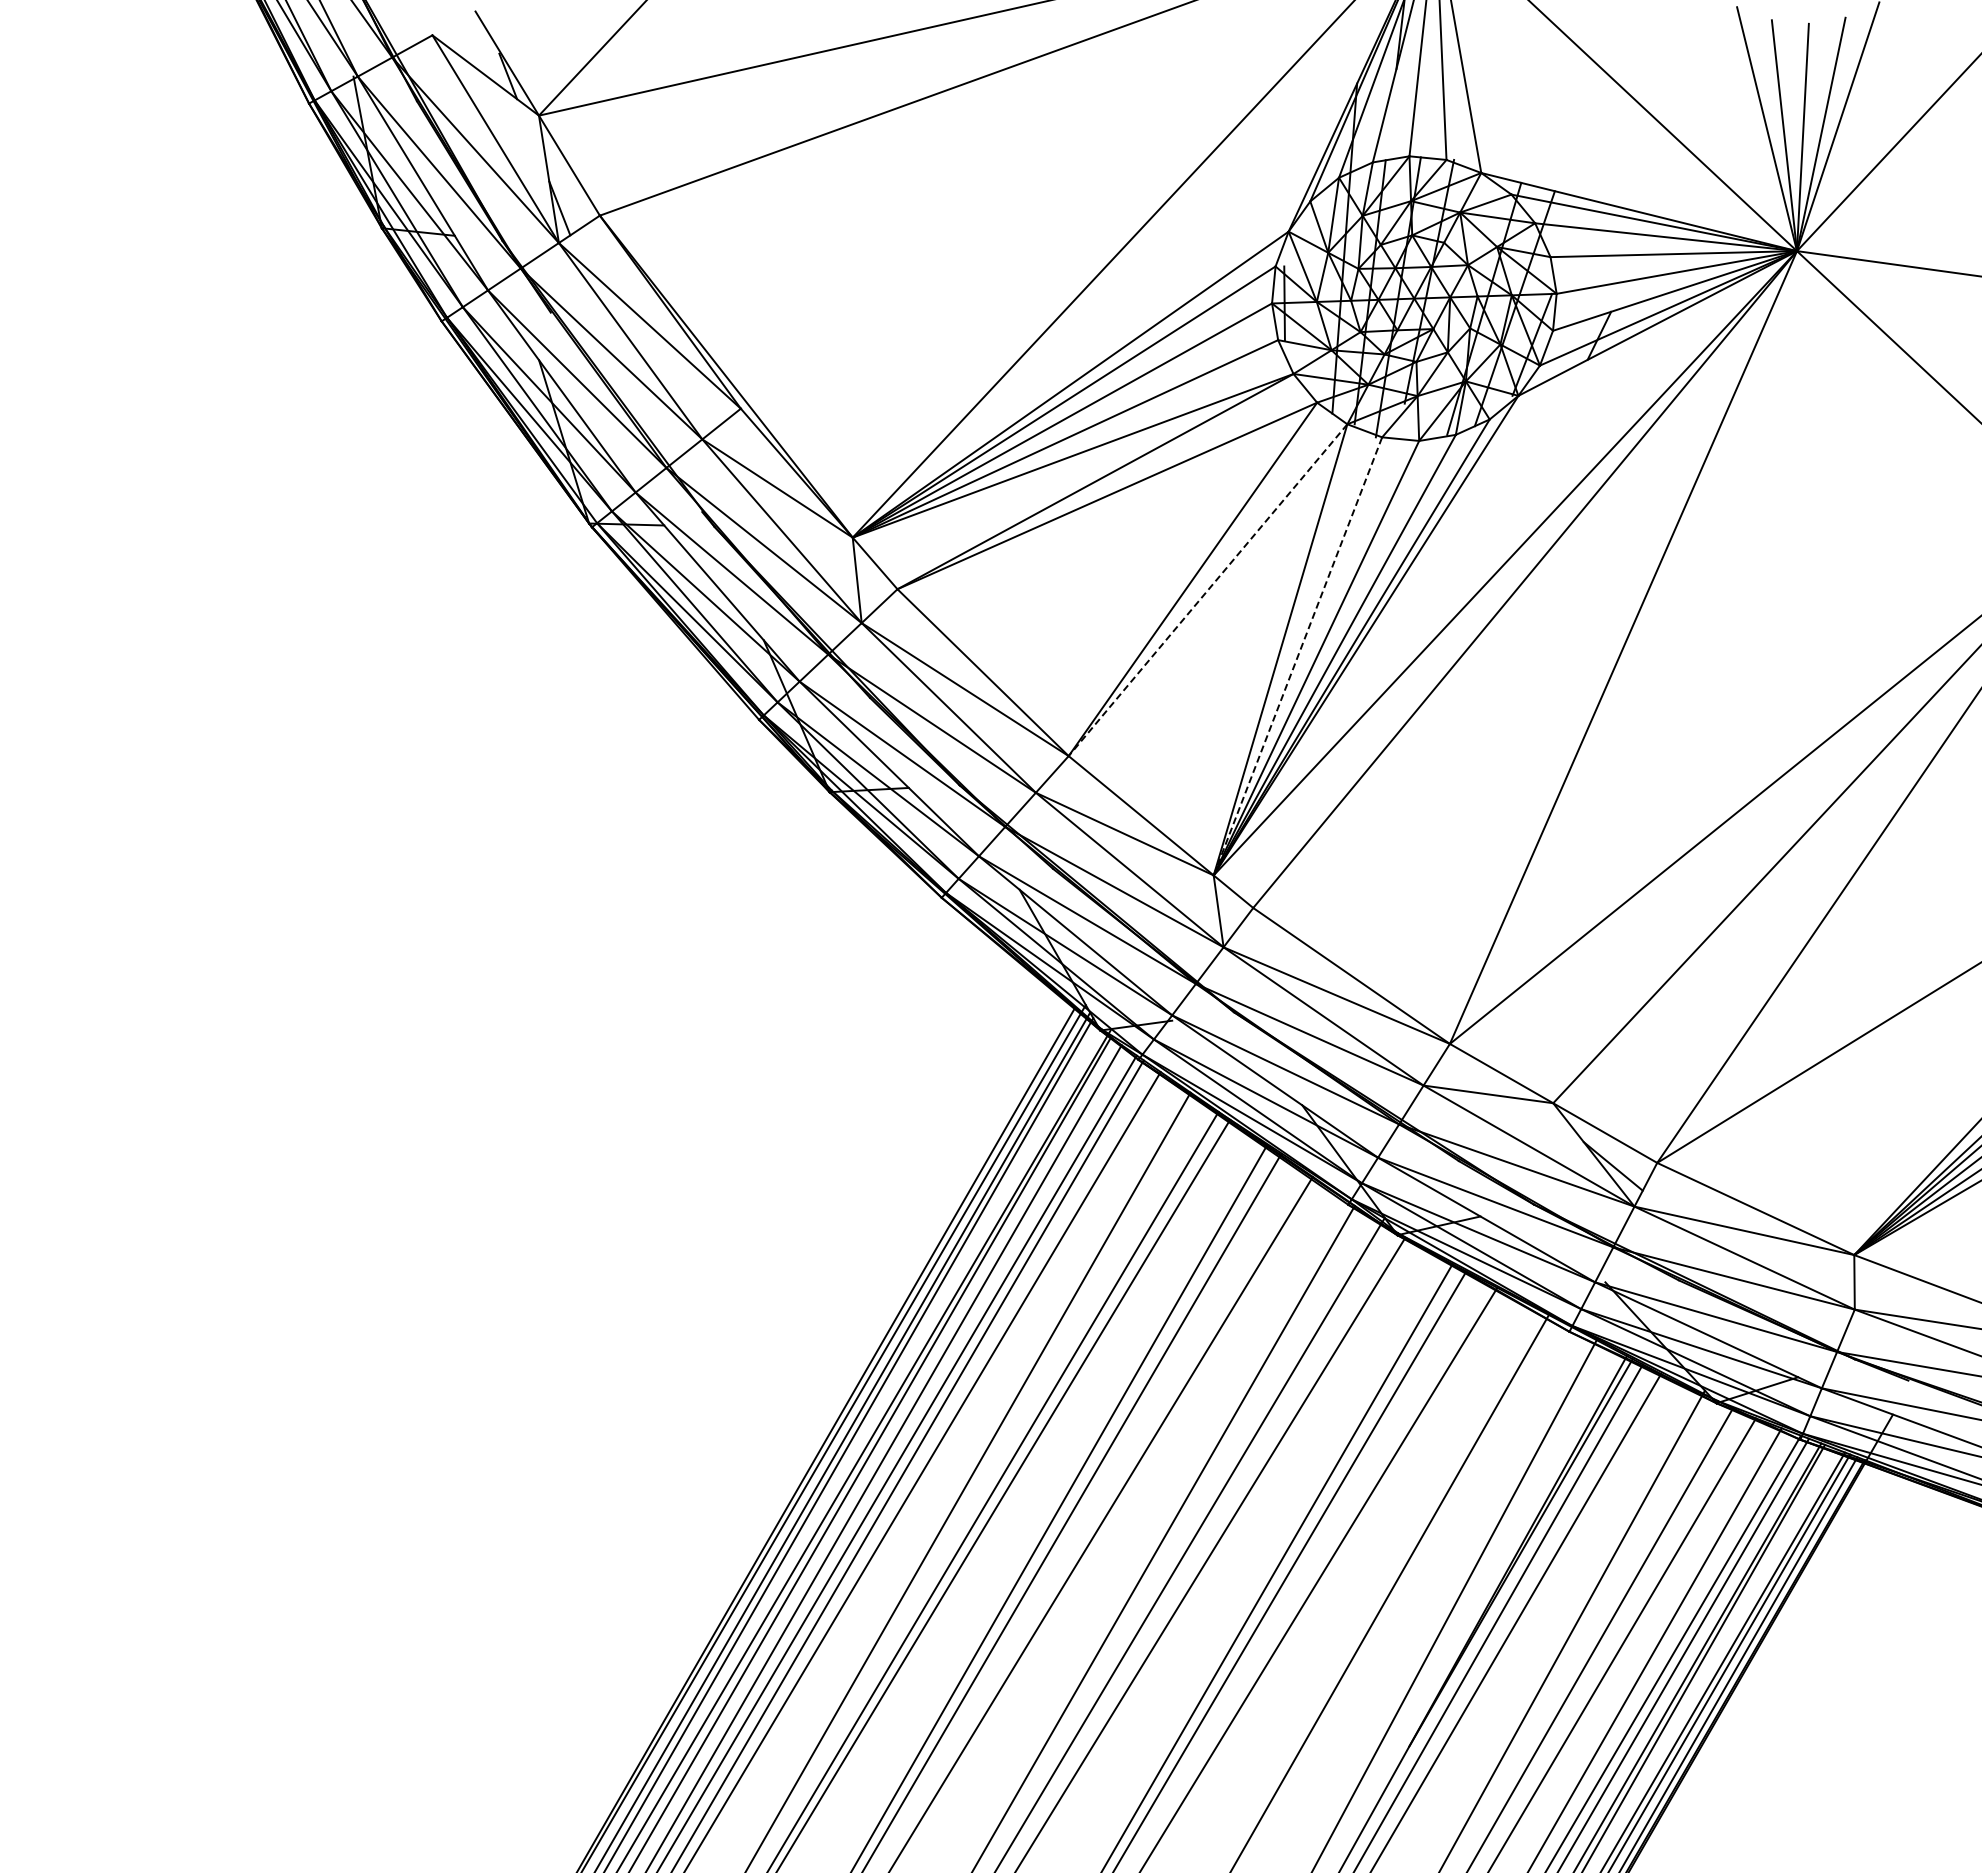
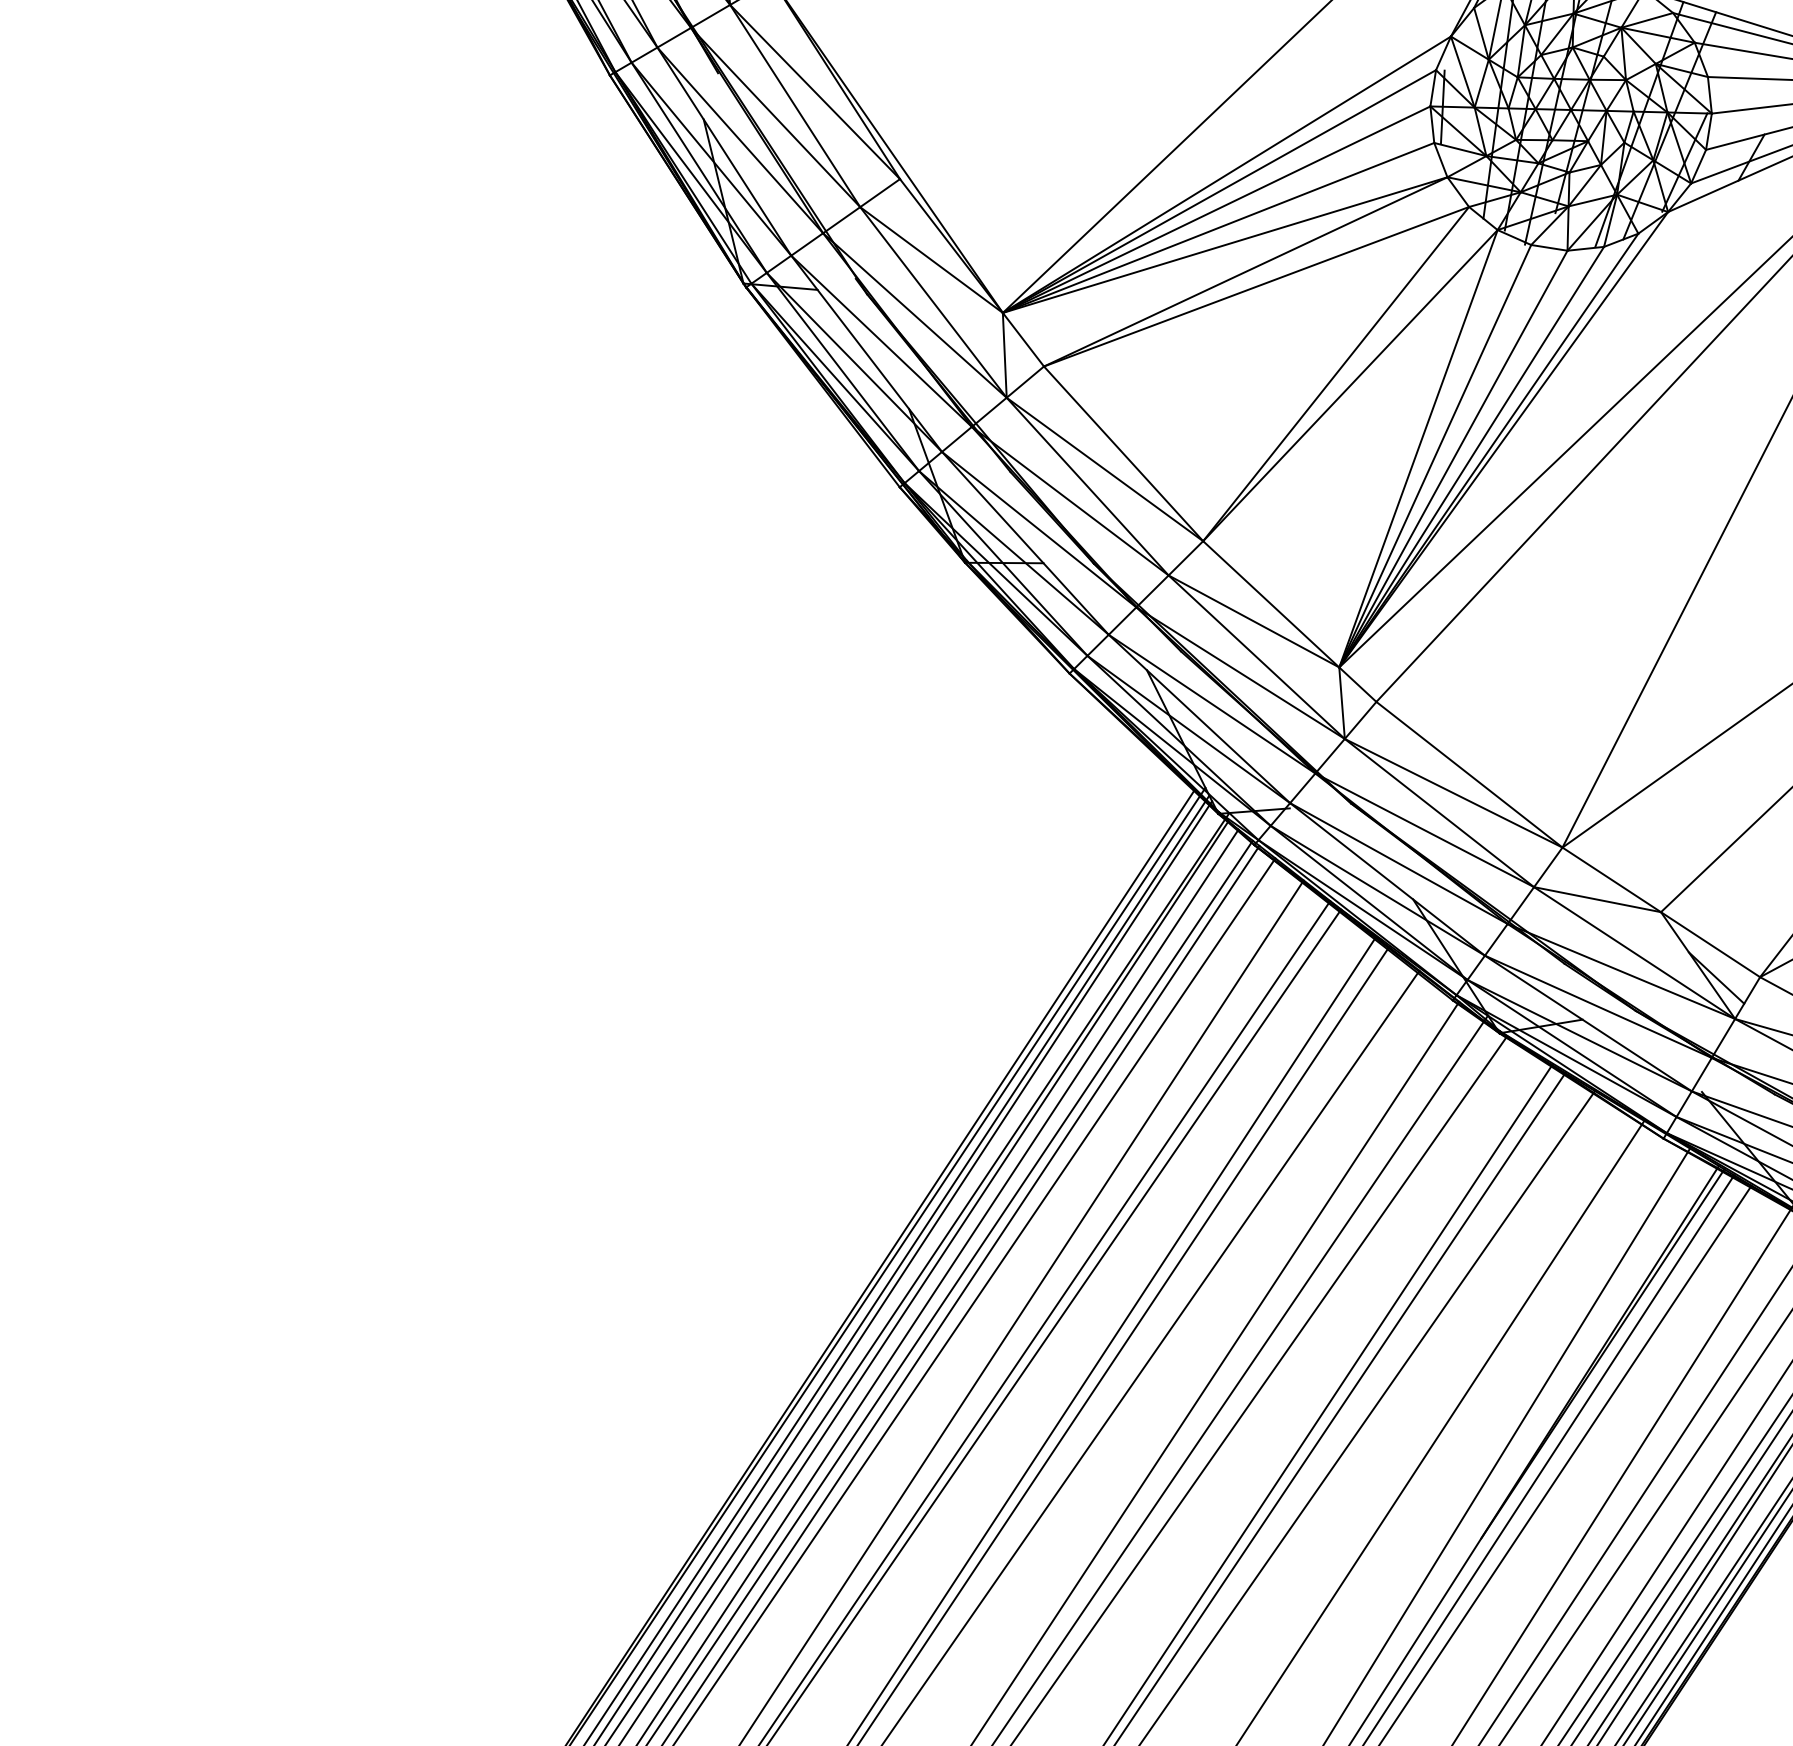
line: (1208, 590) -> (1350, 385), dashed -> solid
line: (1297, 656) -> (1434, 456), dashed -> solid

